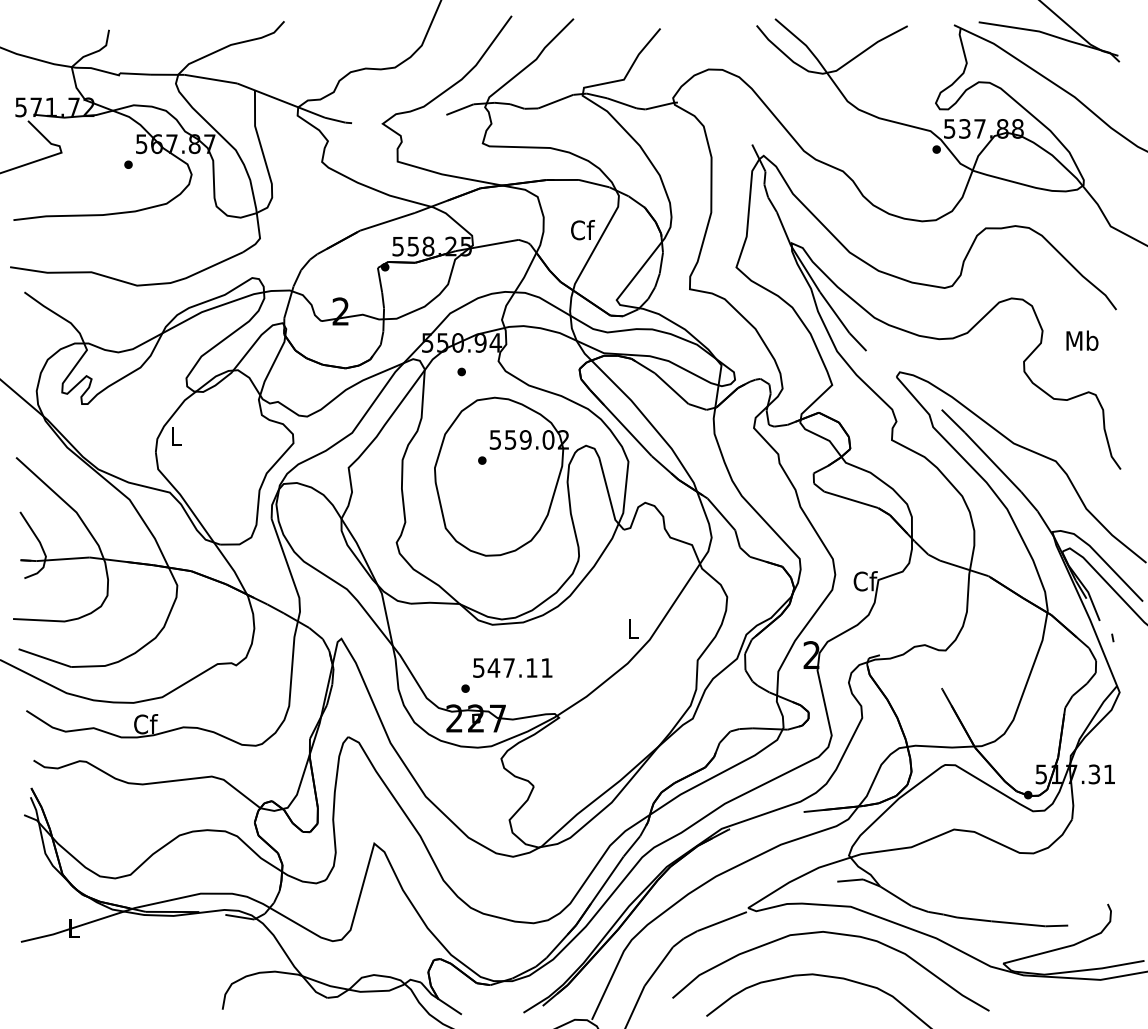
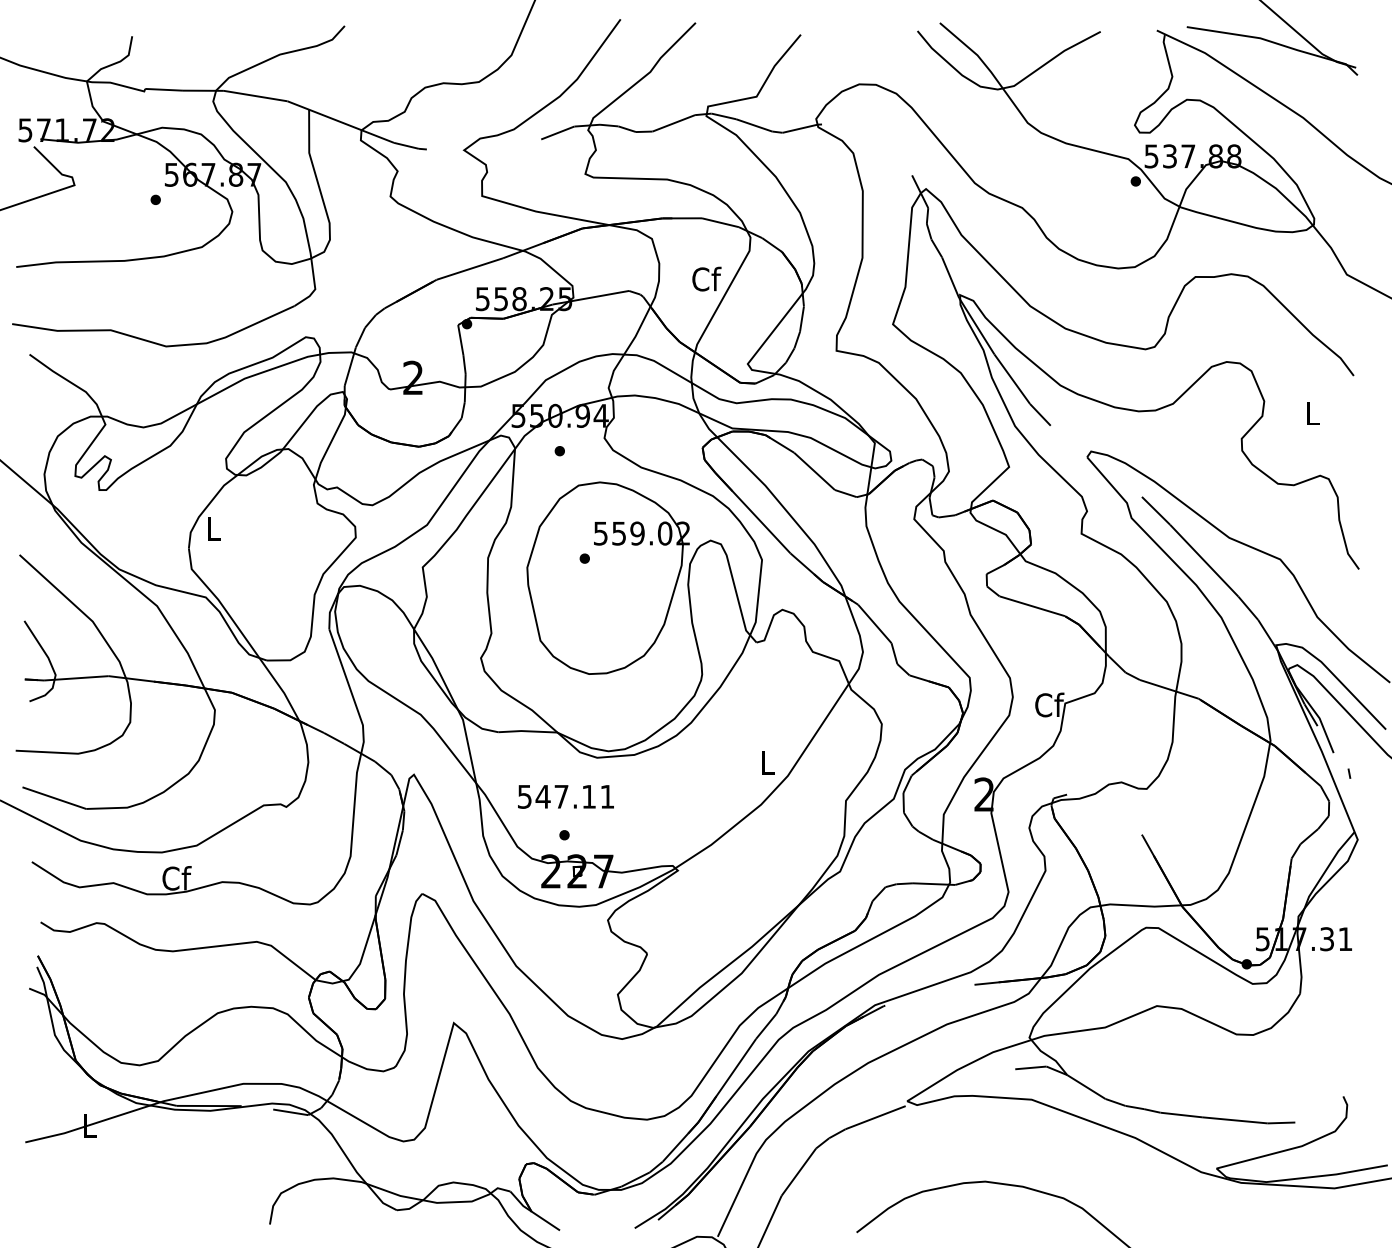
text: (1082, 340) -> (1312, 412), Mb -> L
text: (512, 667) -> (565, 796), moved
curve: (833, 934) -> (1010, 1133), removed

